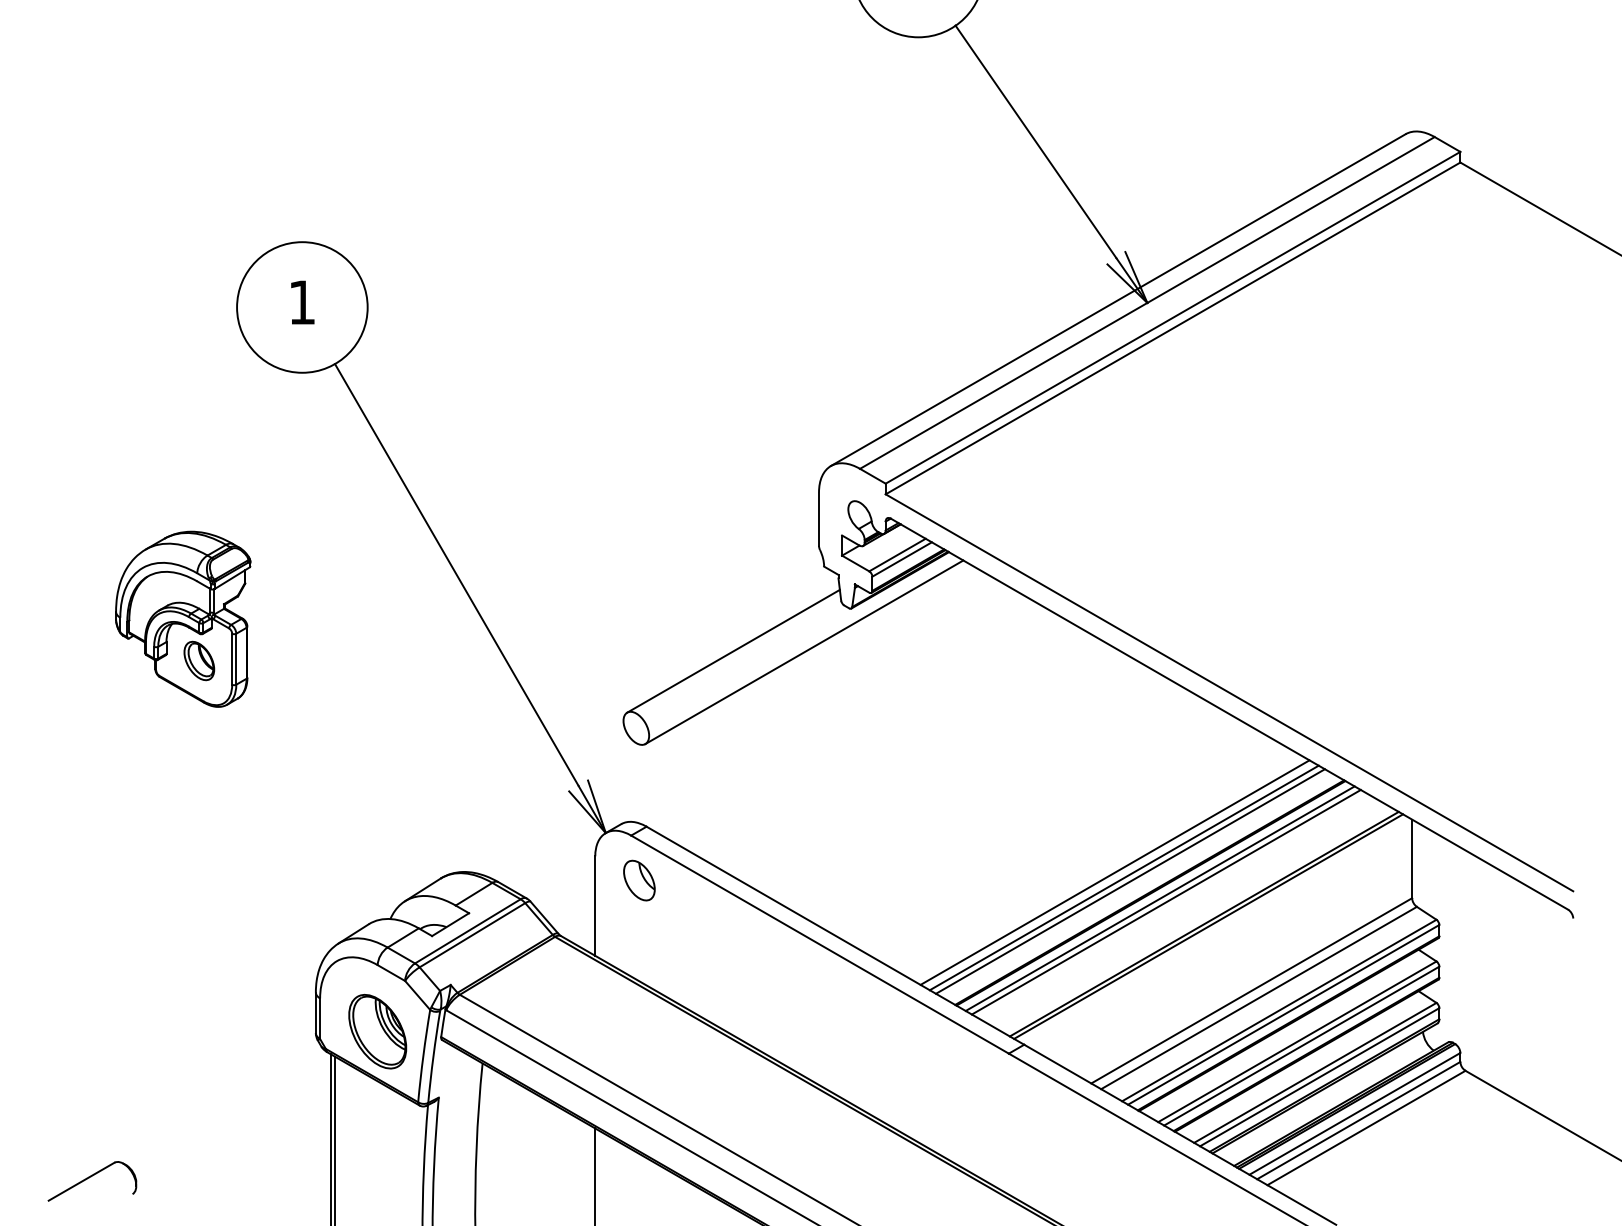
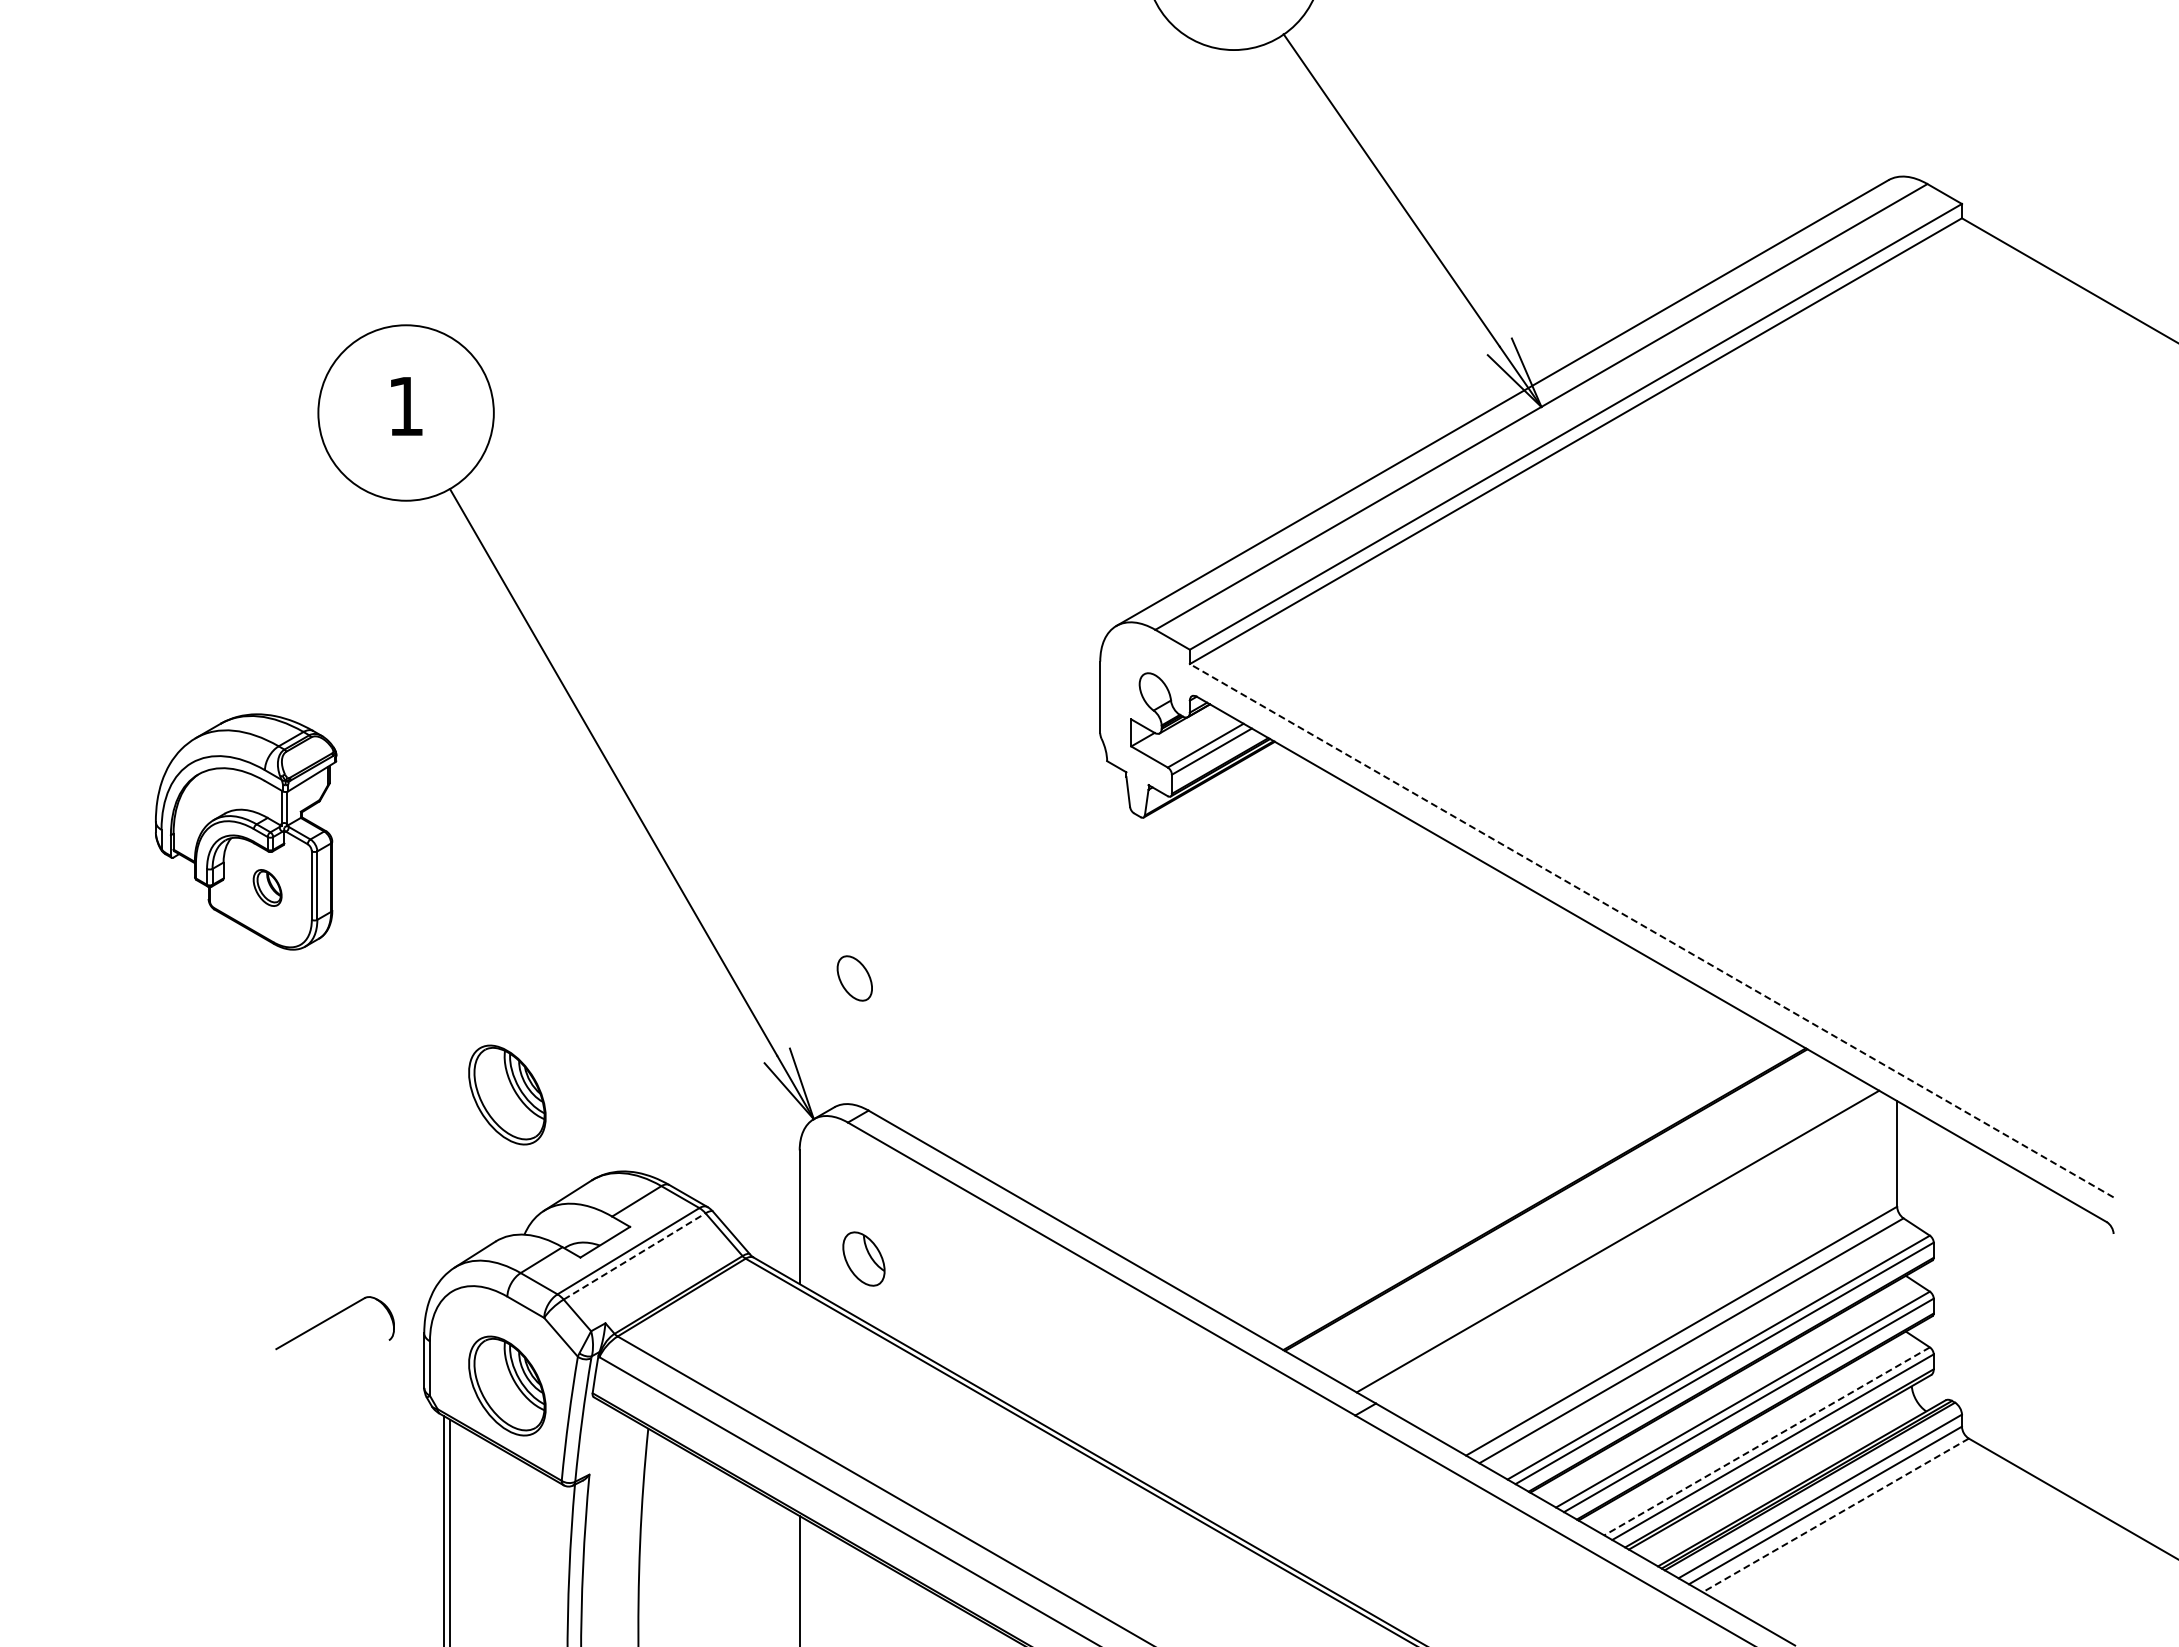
line: (733, 650) -> (985, 874), removed
line: (804, 651) -> (1080, 875), removed
part: (199, 660) -> (267, 887), size x0.7
line: (1229, 692) -> (1651, 930), solid -> dashed
part: (377, 814) -> (507, 1094), added
line: (1114, 872) -> (1497, 1172), removed
line: (1124, 877) -> (1510, 1179), removed
part: (639, 880) -> (863, 1258), moved
line: (1130, 881) -> (1518, 1184), removed
line: (1160, 898) -> (1558, 1207), removed
line: (1166, 901) -> (1566, 1211), removed
line: (1208, 926) -> (1623, 1244), removed
line: (473, 935) -> (635, 1256), solid -> dashed
line: (1315, 1072) -> (1767, 1441), solid -> dashed
line: (1366, 1128) -> (1835, 1515), solid -> dashed
part: (92, 1181) -> (334, 1323), moved

